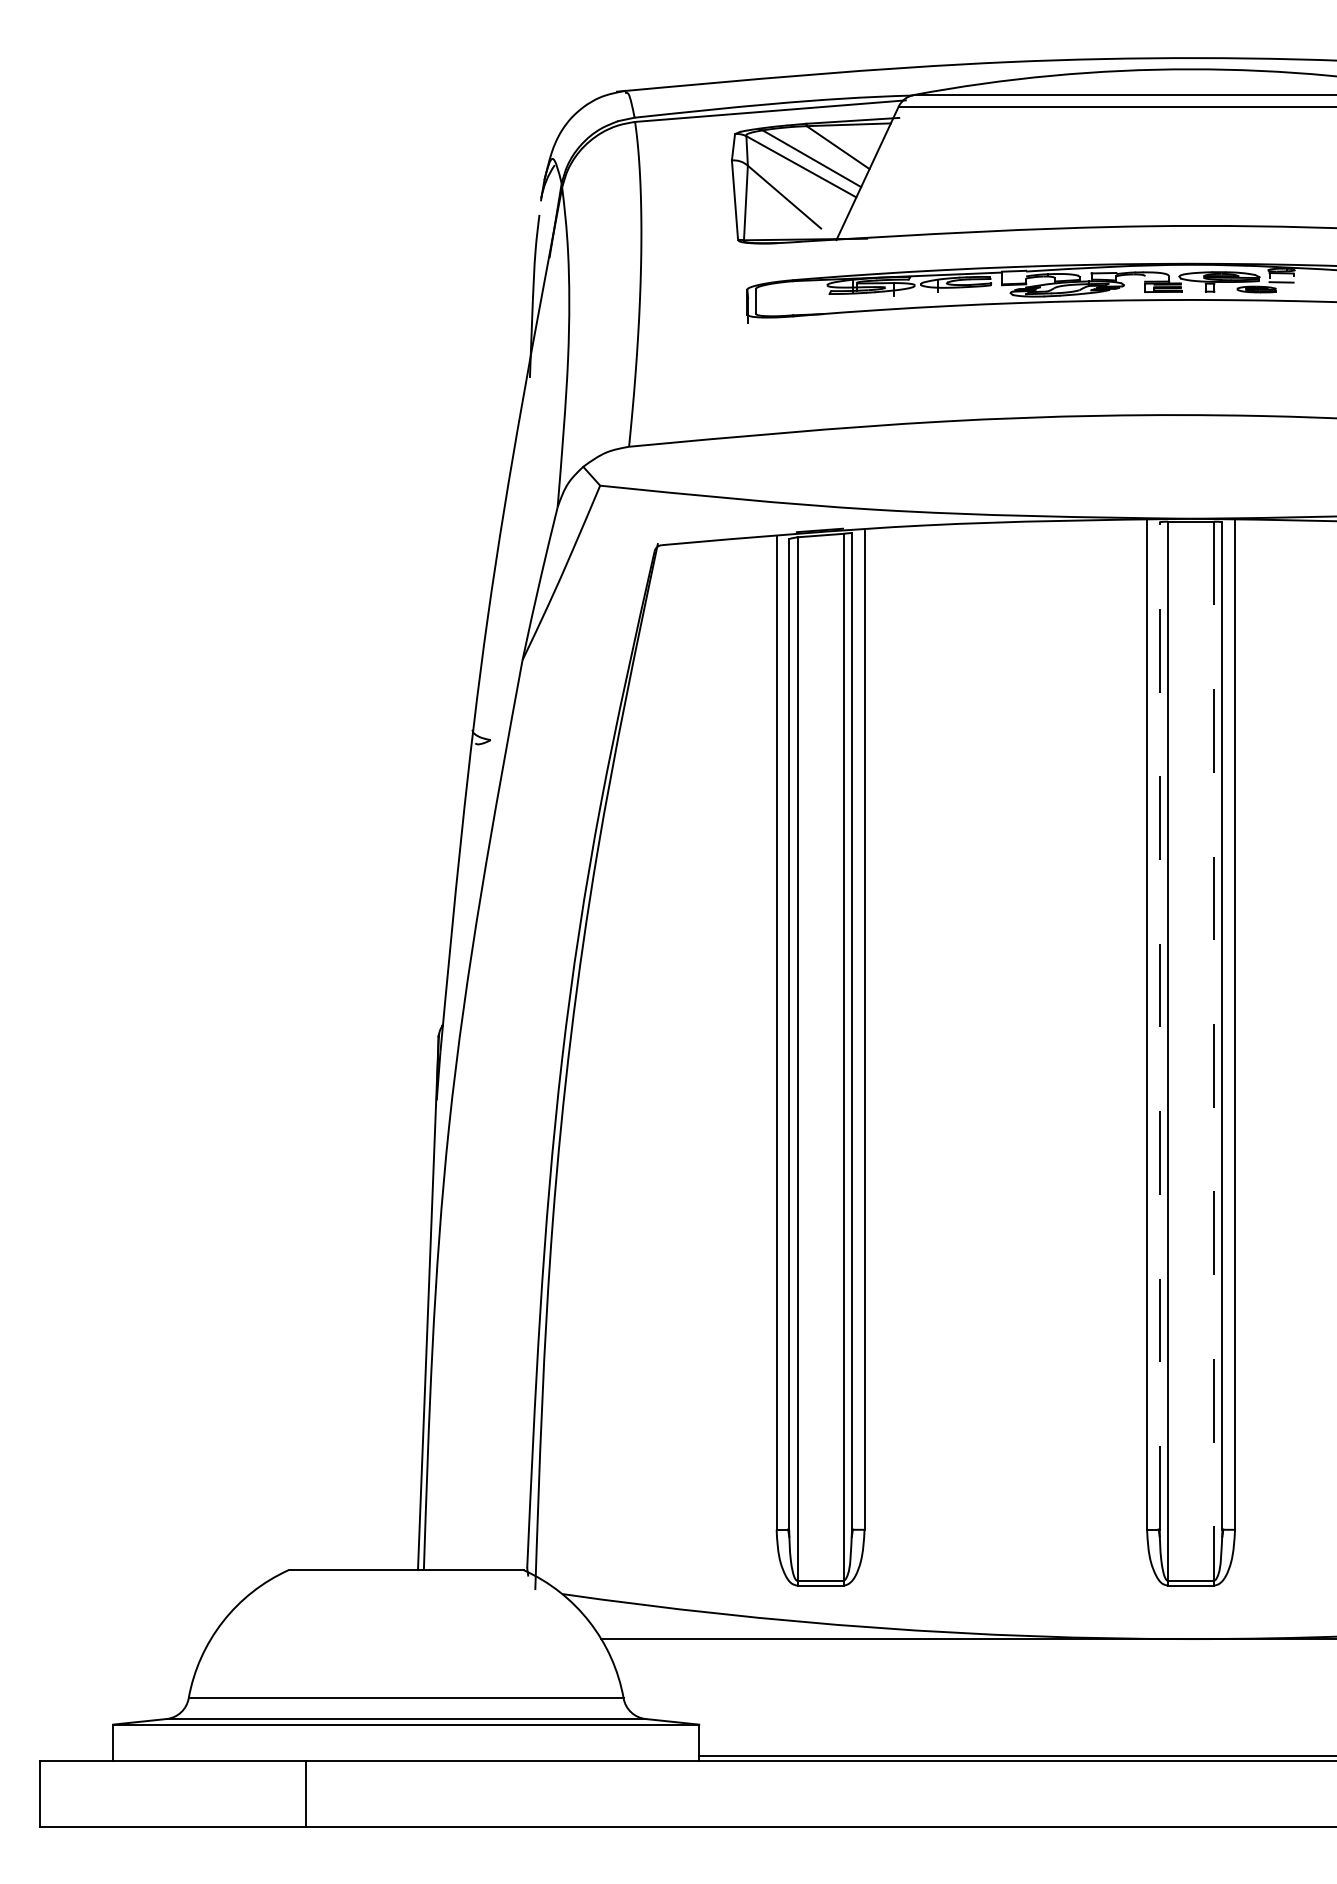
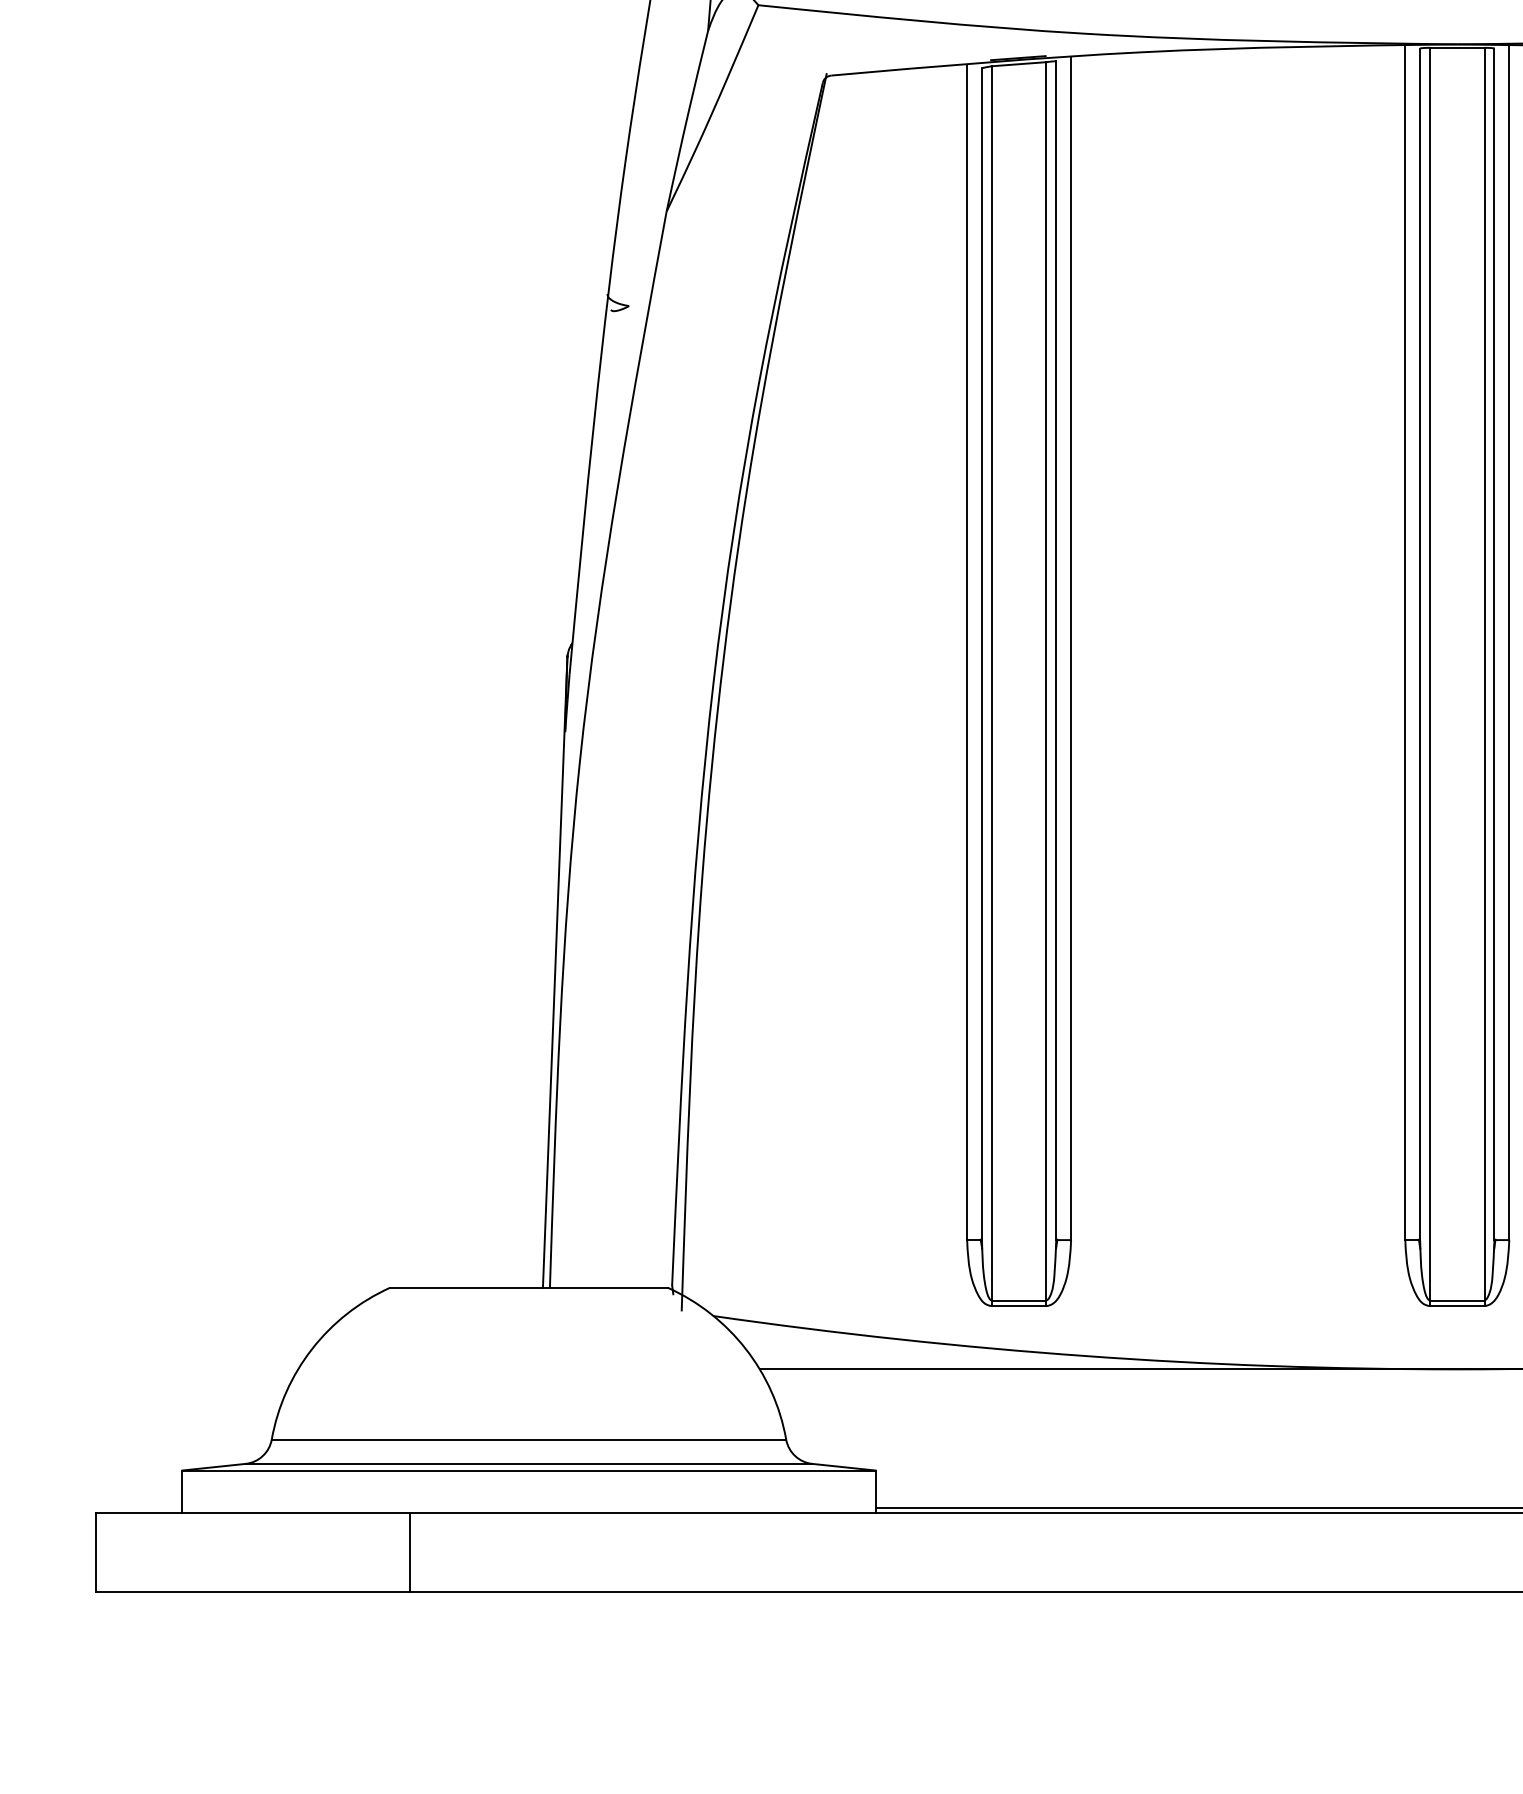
line: (1159, 1026) -> (1419, 644), dashed -> solid
line: (1214, 1051) -> (1484, 674), dashed -> solid

